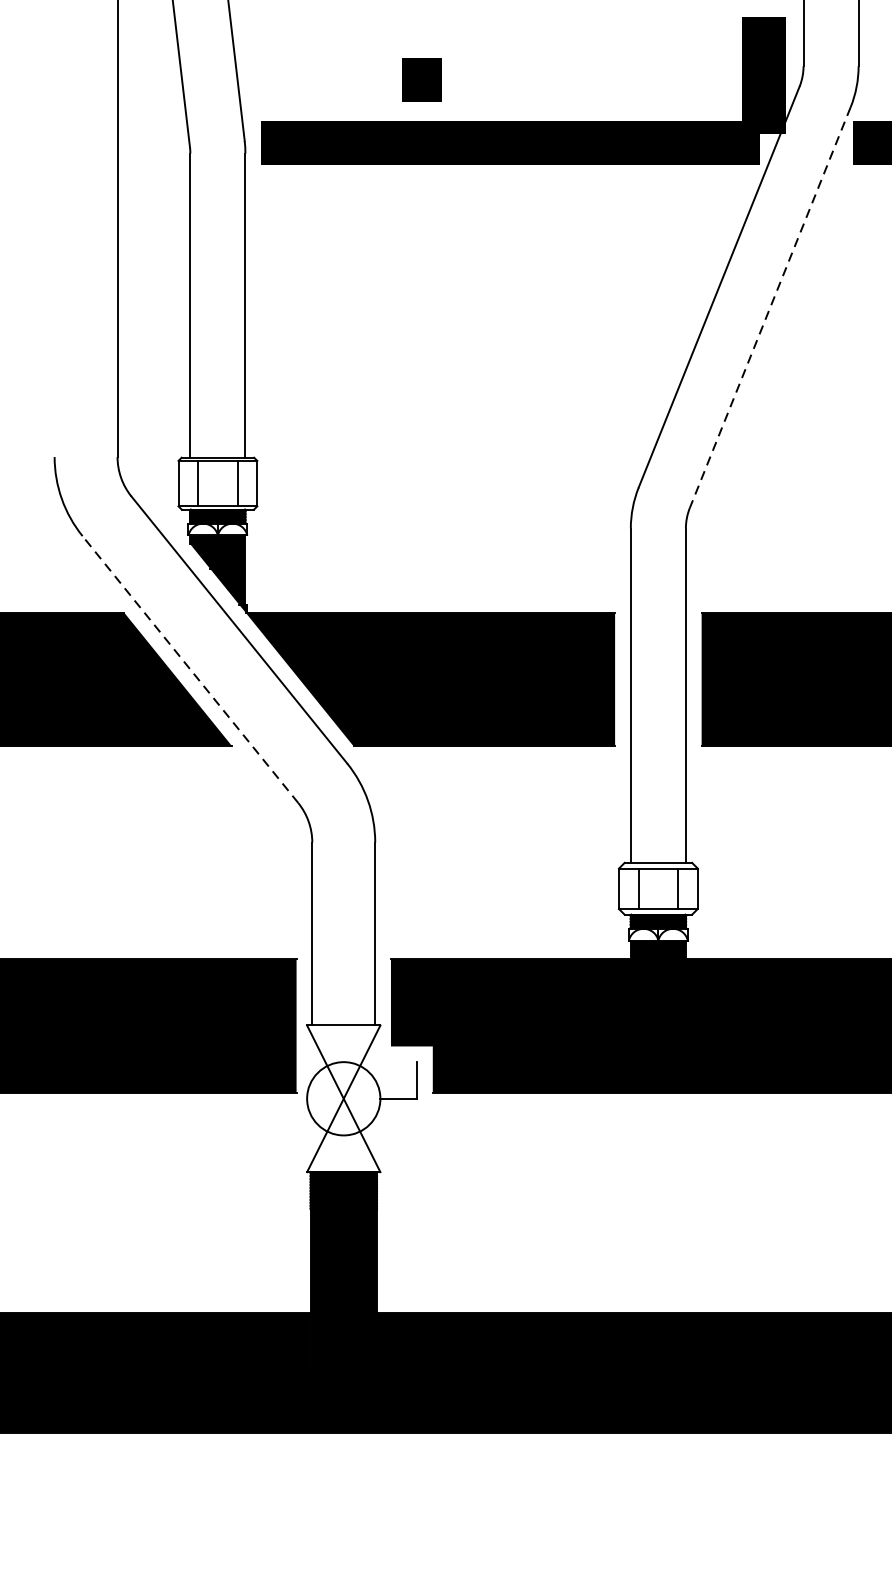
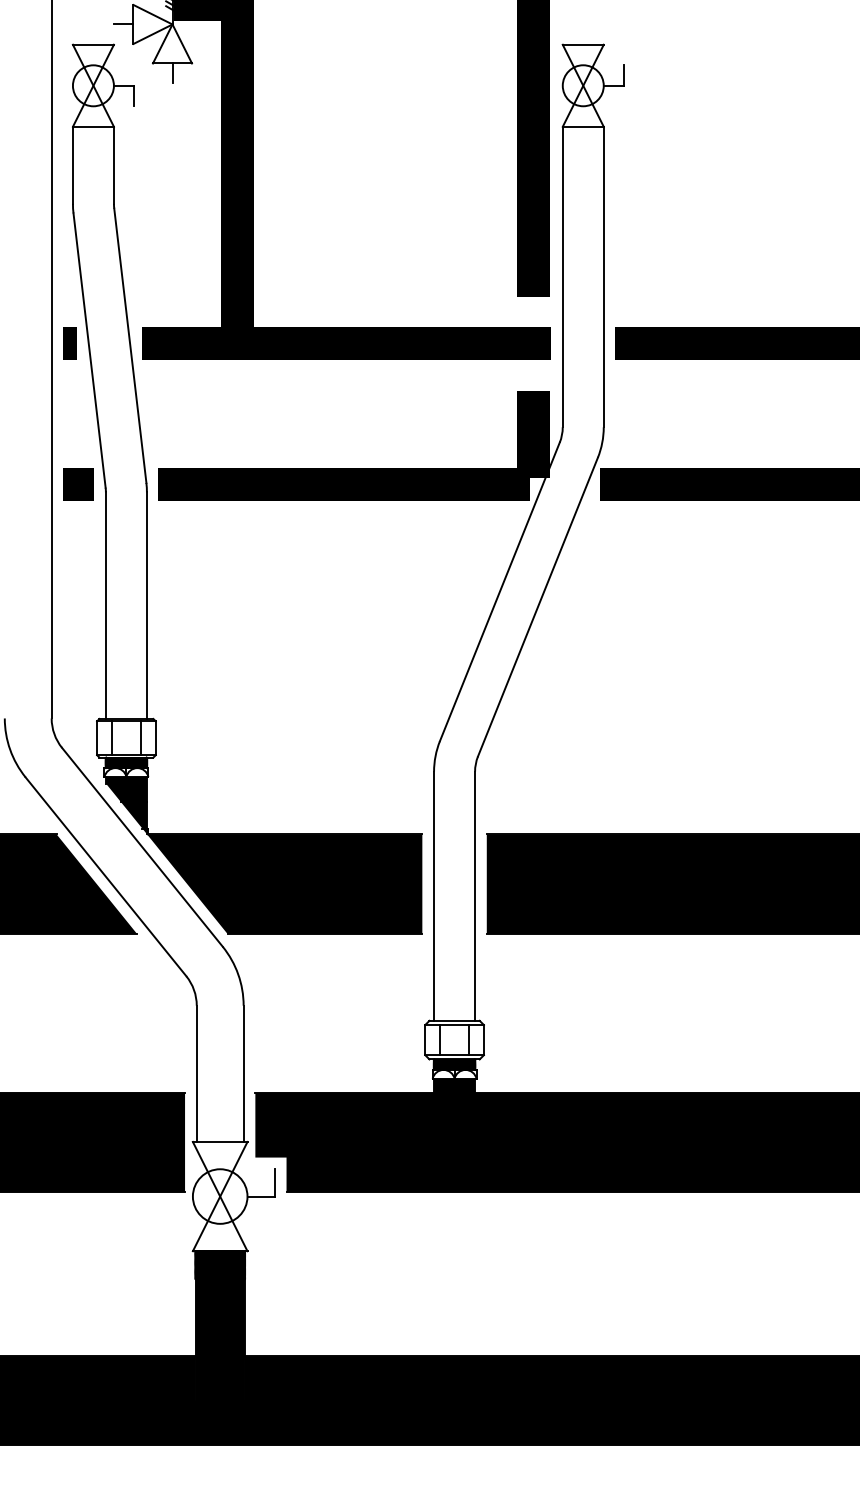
line: (422, 79) -> (78, 484), moved
line: (769, 308) -> (537, 607), dashed -> solid
line: (189, 669) -> (105, 876), dashed -> solid

